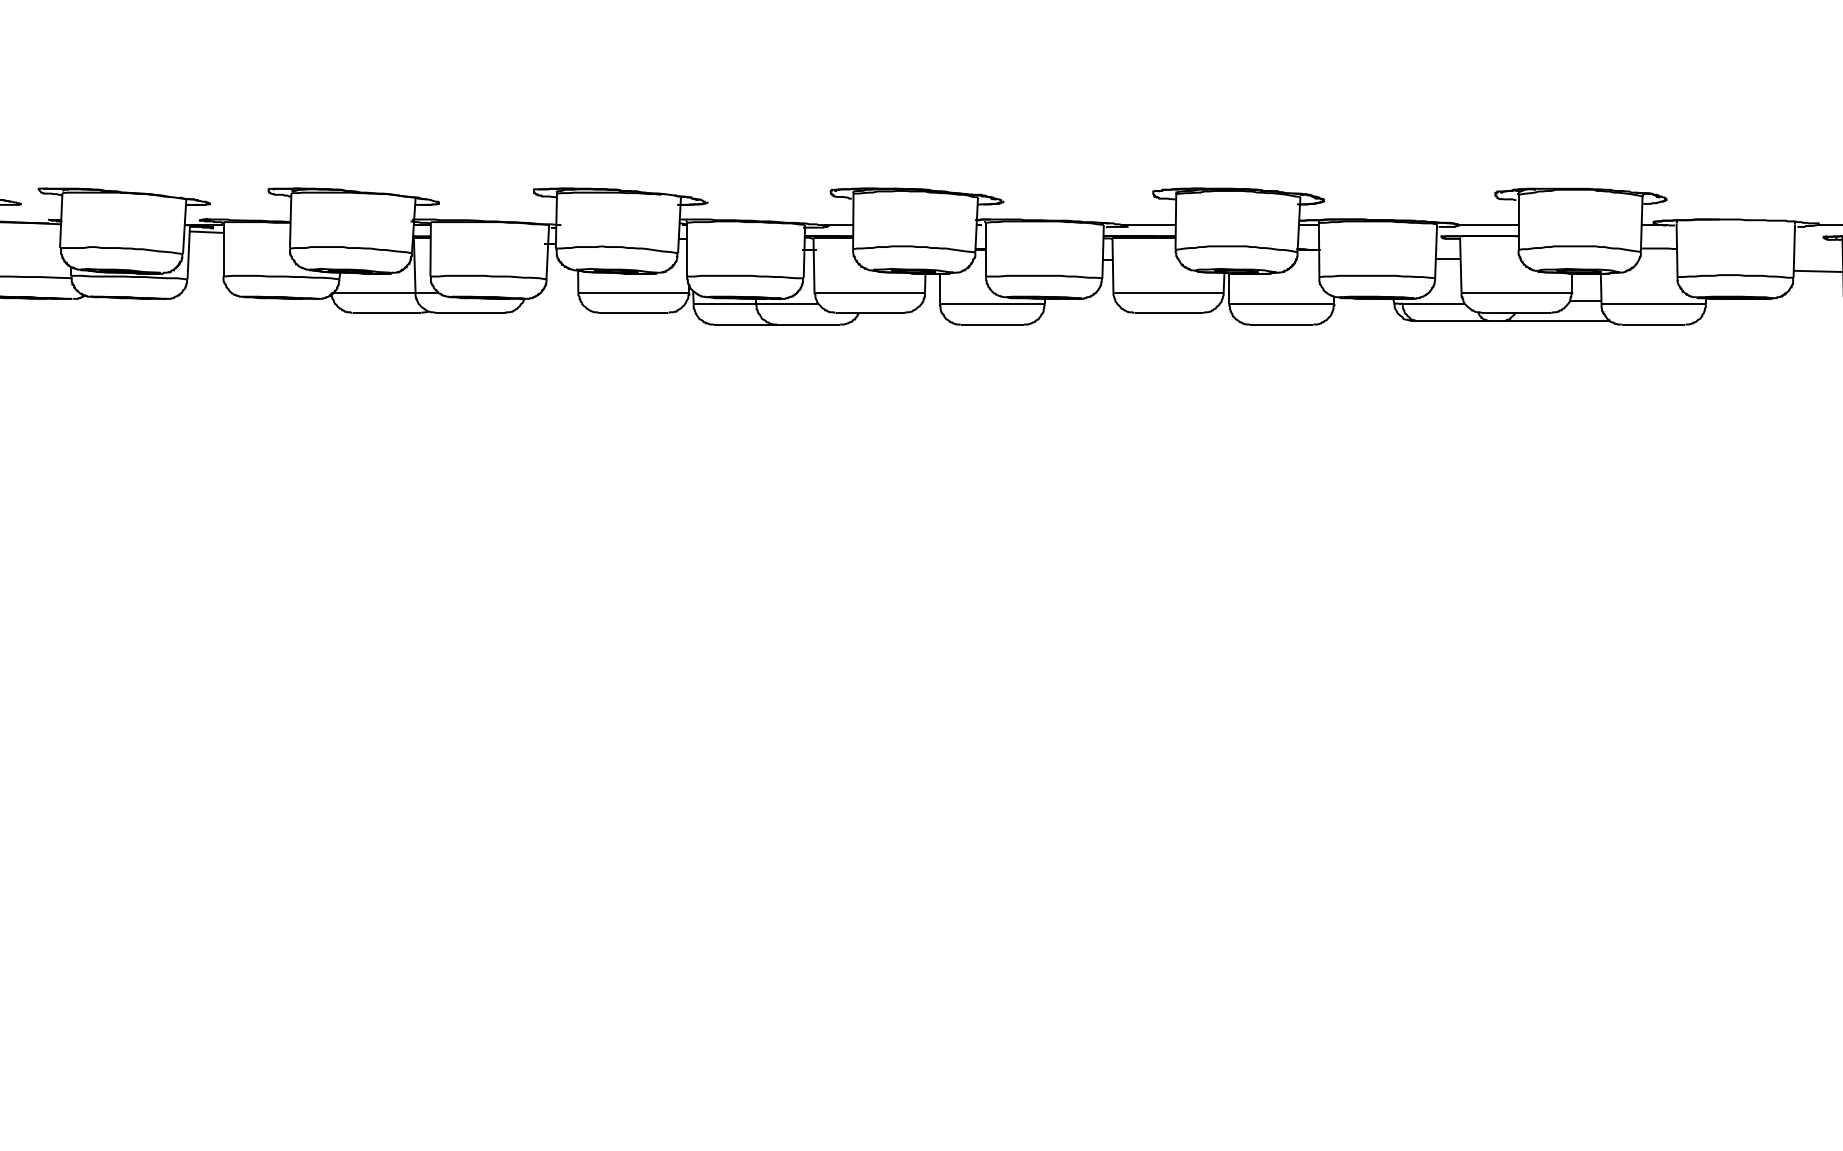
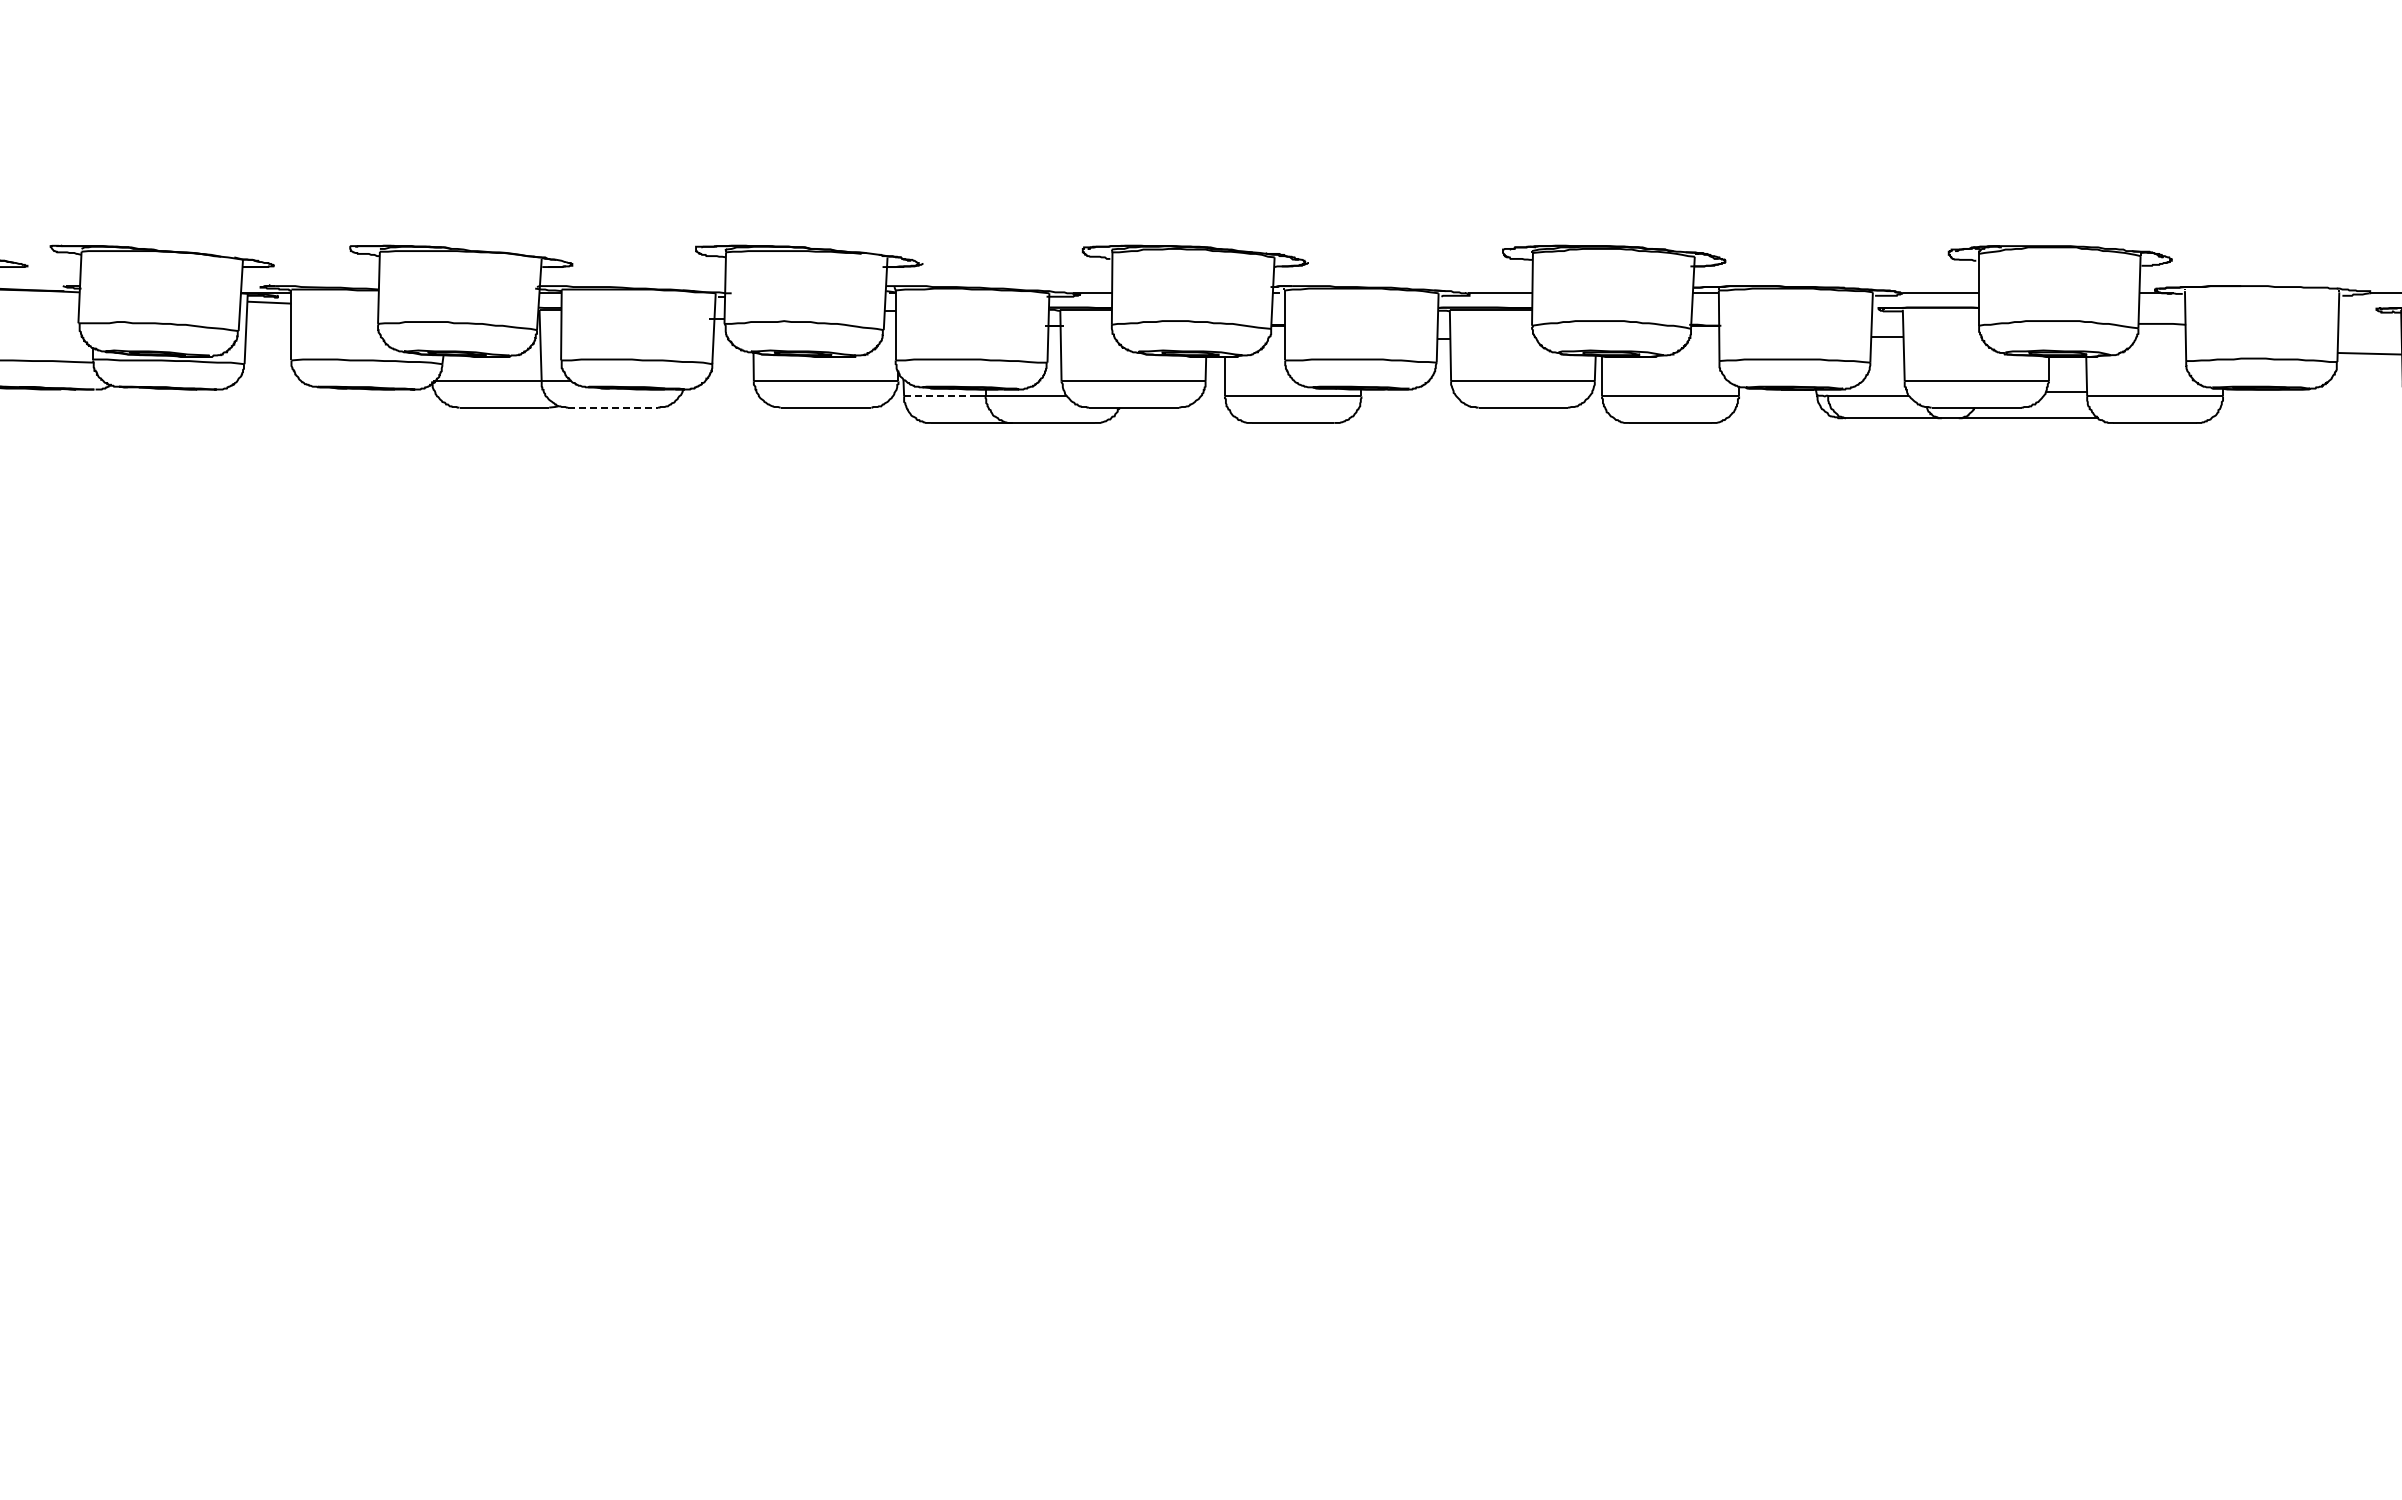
line: (720, 304) -> (938, 396), solid -> dashed
line: (470, 312) -> (613, 407), solid -> dashed

